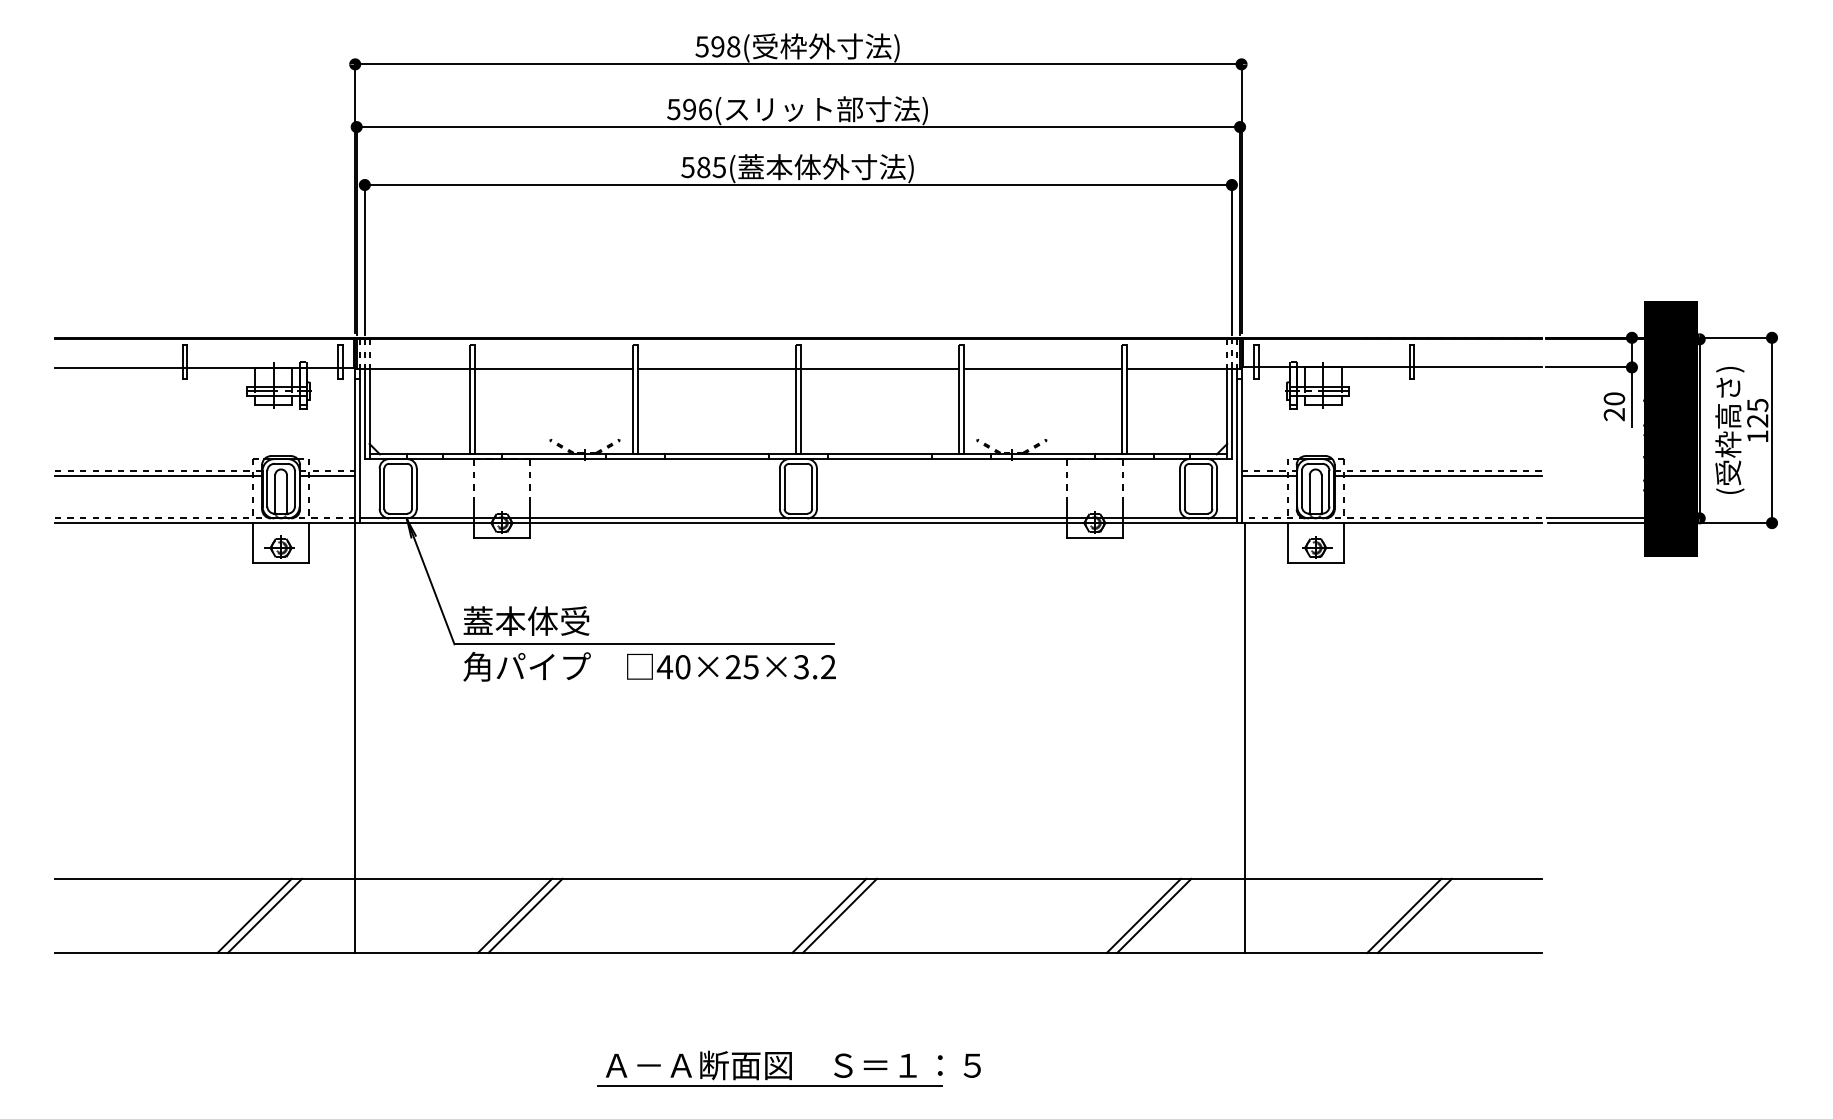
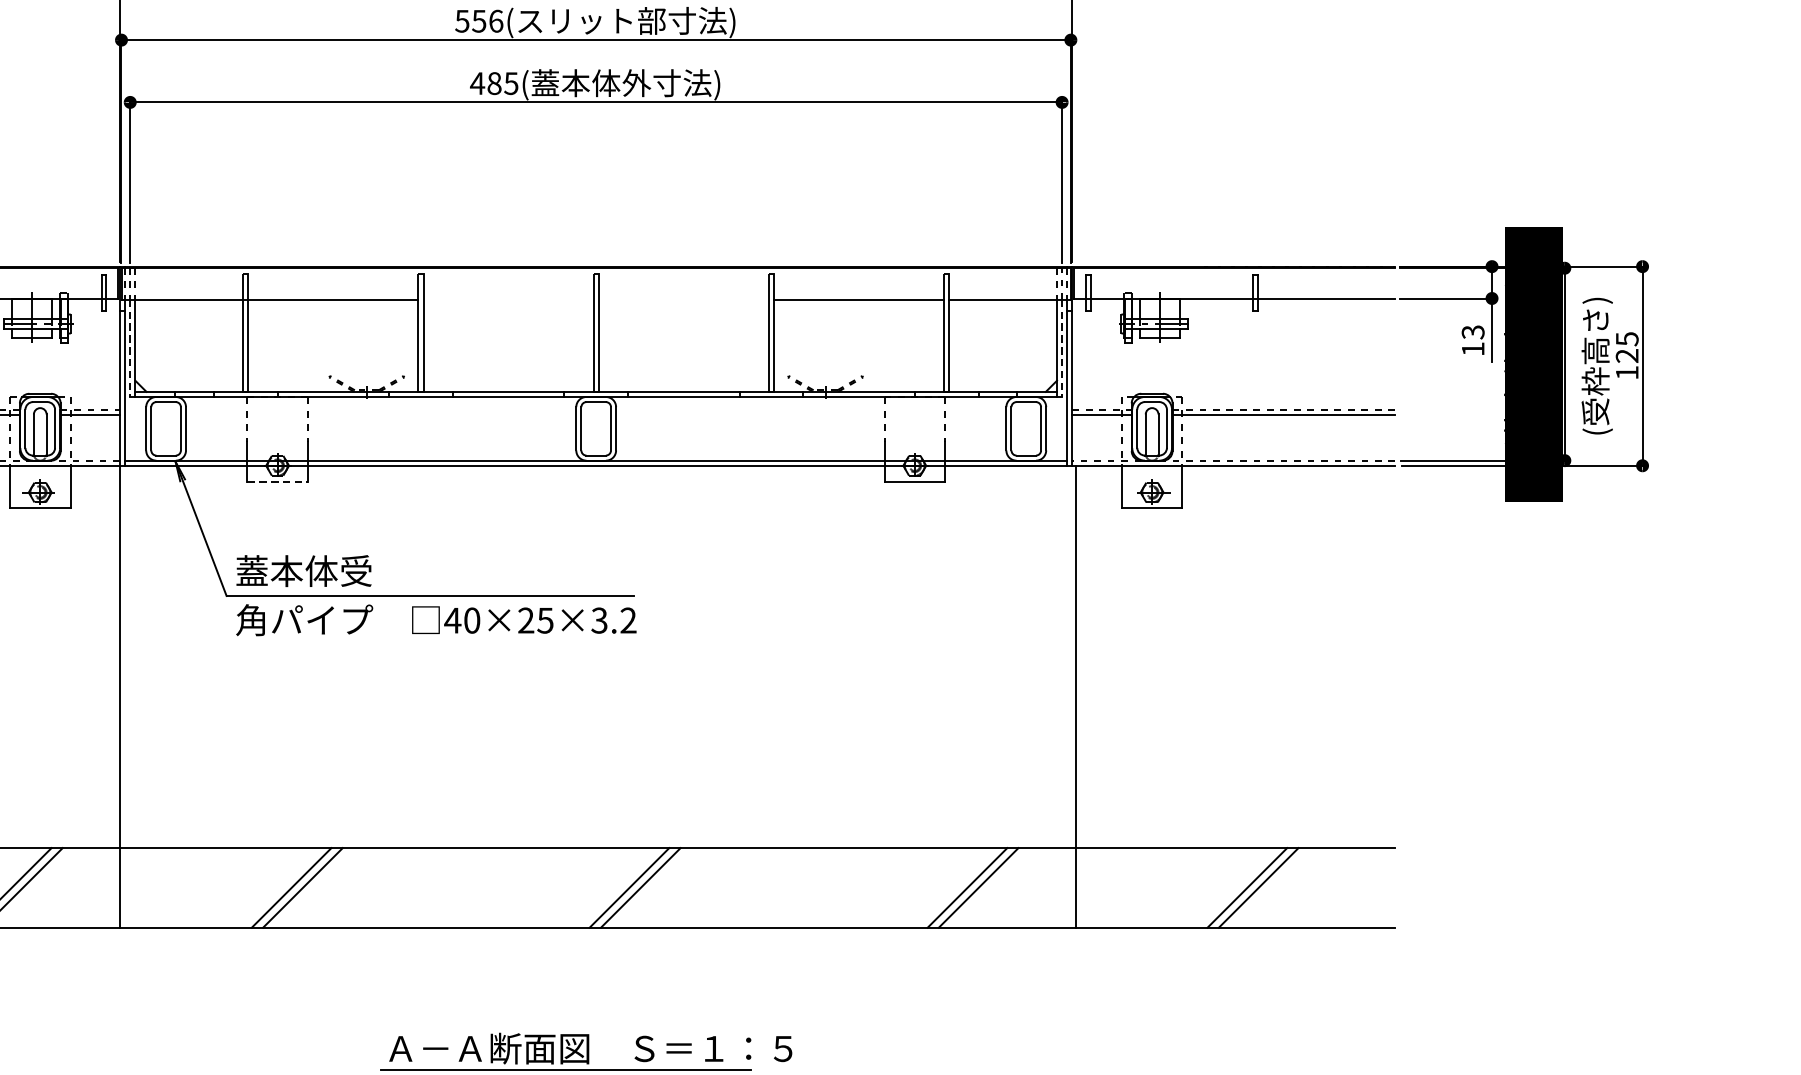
text: (688, 109) -> (478, 21), 596( -> 556(
text: (687, 167) -> (477, 83), 585( -> 485(
line: (798, 368) -> (596, 299), removed
text: (1613, 406) -> (1472, 340), 20 -> 13
line: (364, 414) -> (129, 349), solid -> dashed
line: (1231, 414) -> (1061, 349), solid -> dashed
line: (502, 537) -> (278, 481), solid -> dashed

